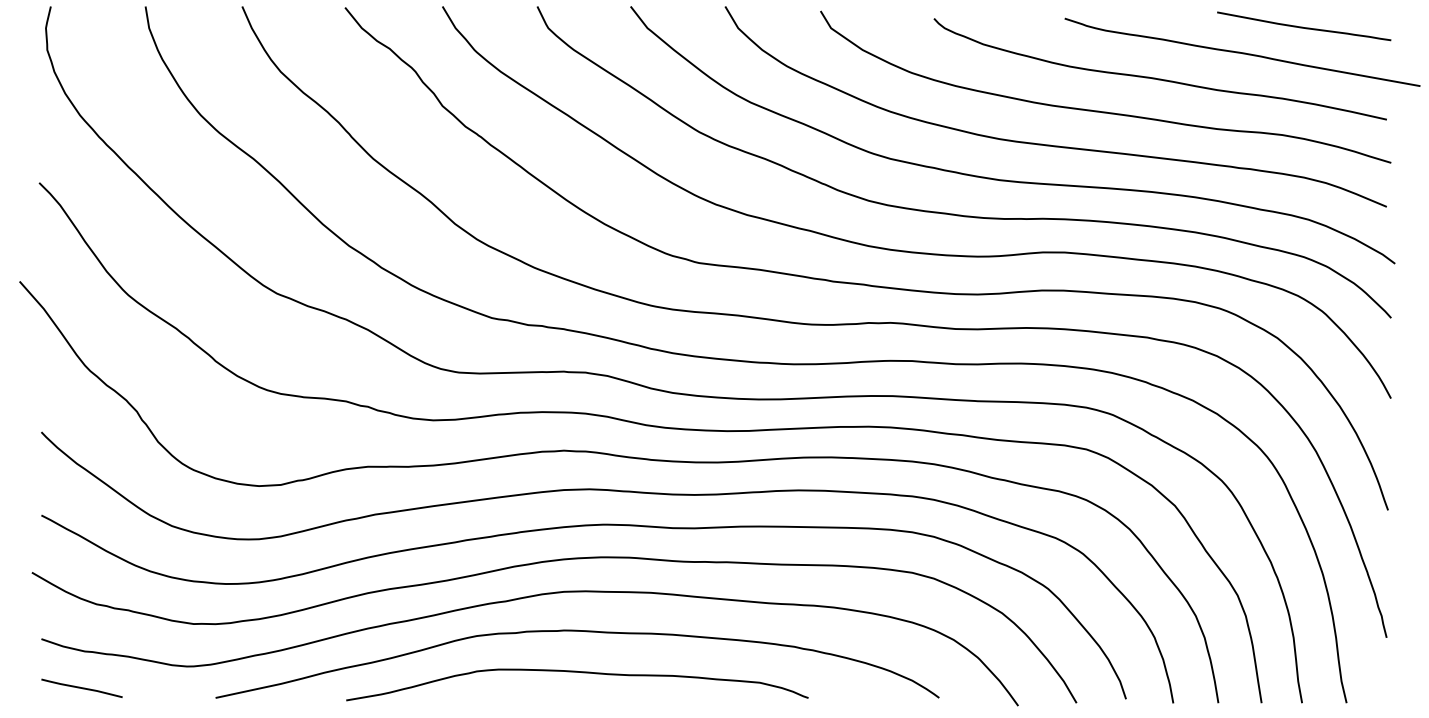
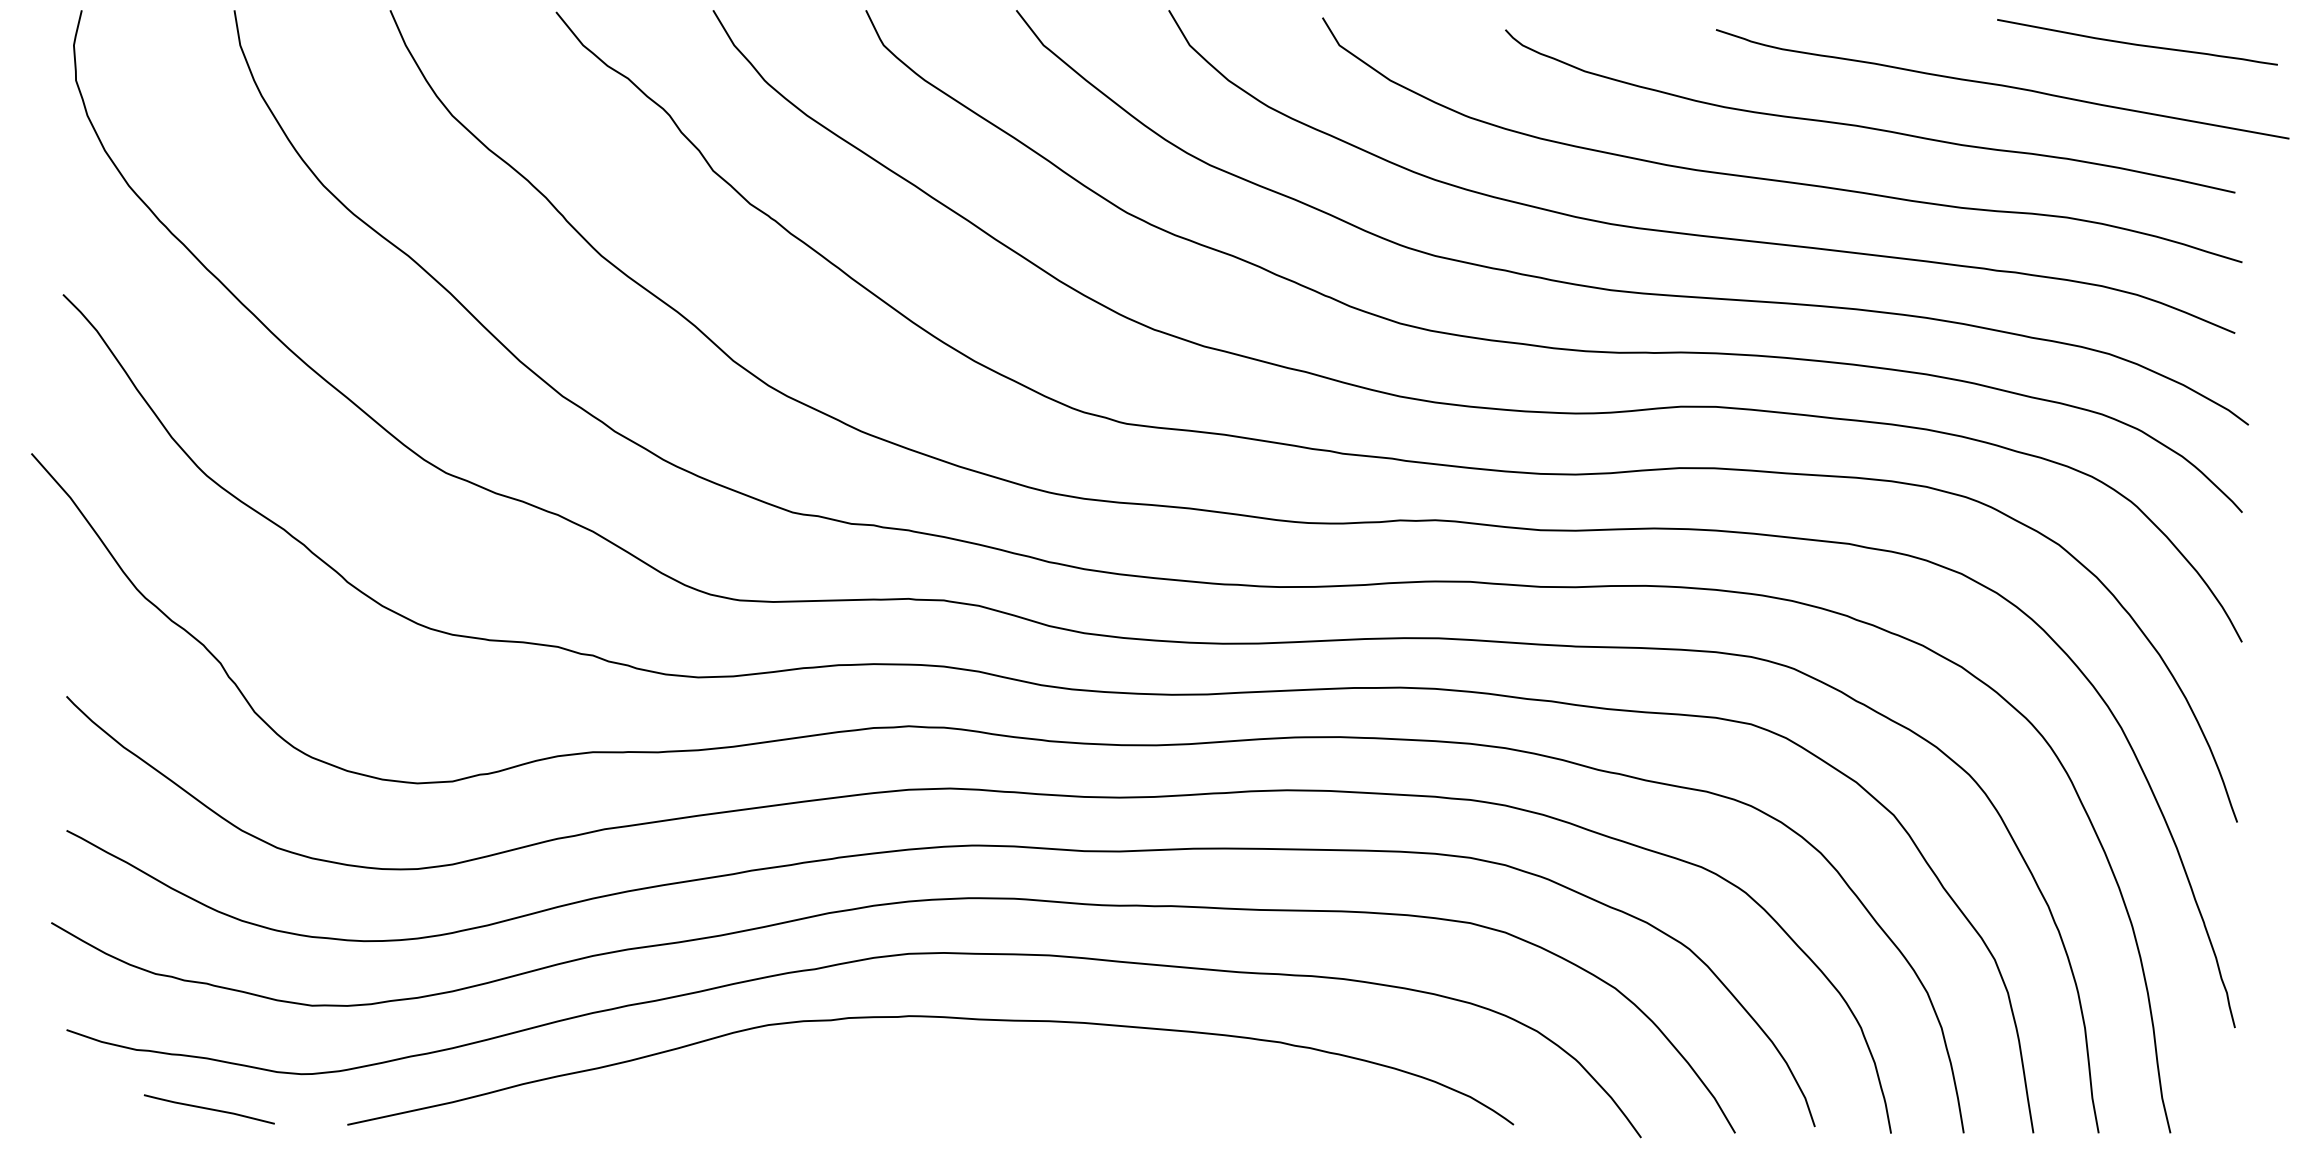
curve: (1304, 27) -> (2137, 44), moved
curve: (577, 672) -> (930, 1083), removed
line: (81, 687) -> (208, 1108), moved

